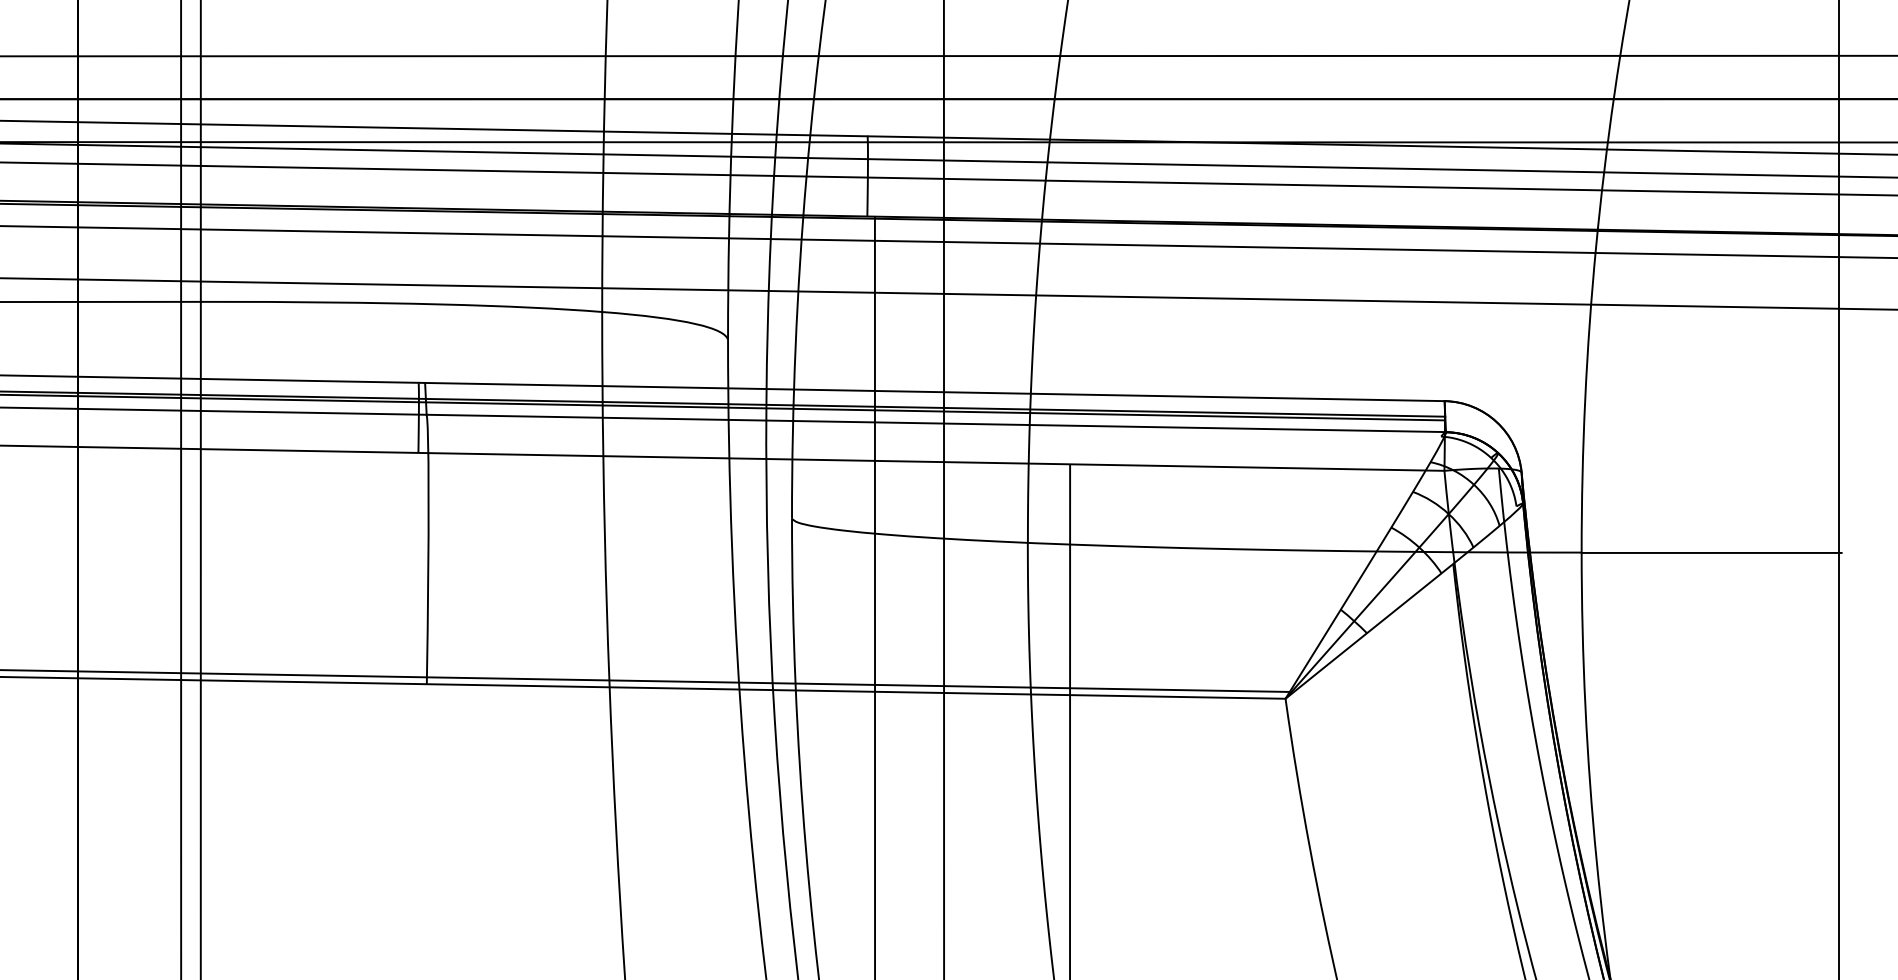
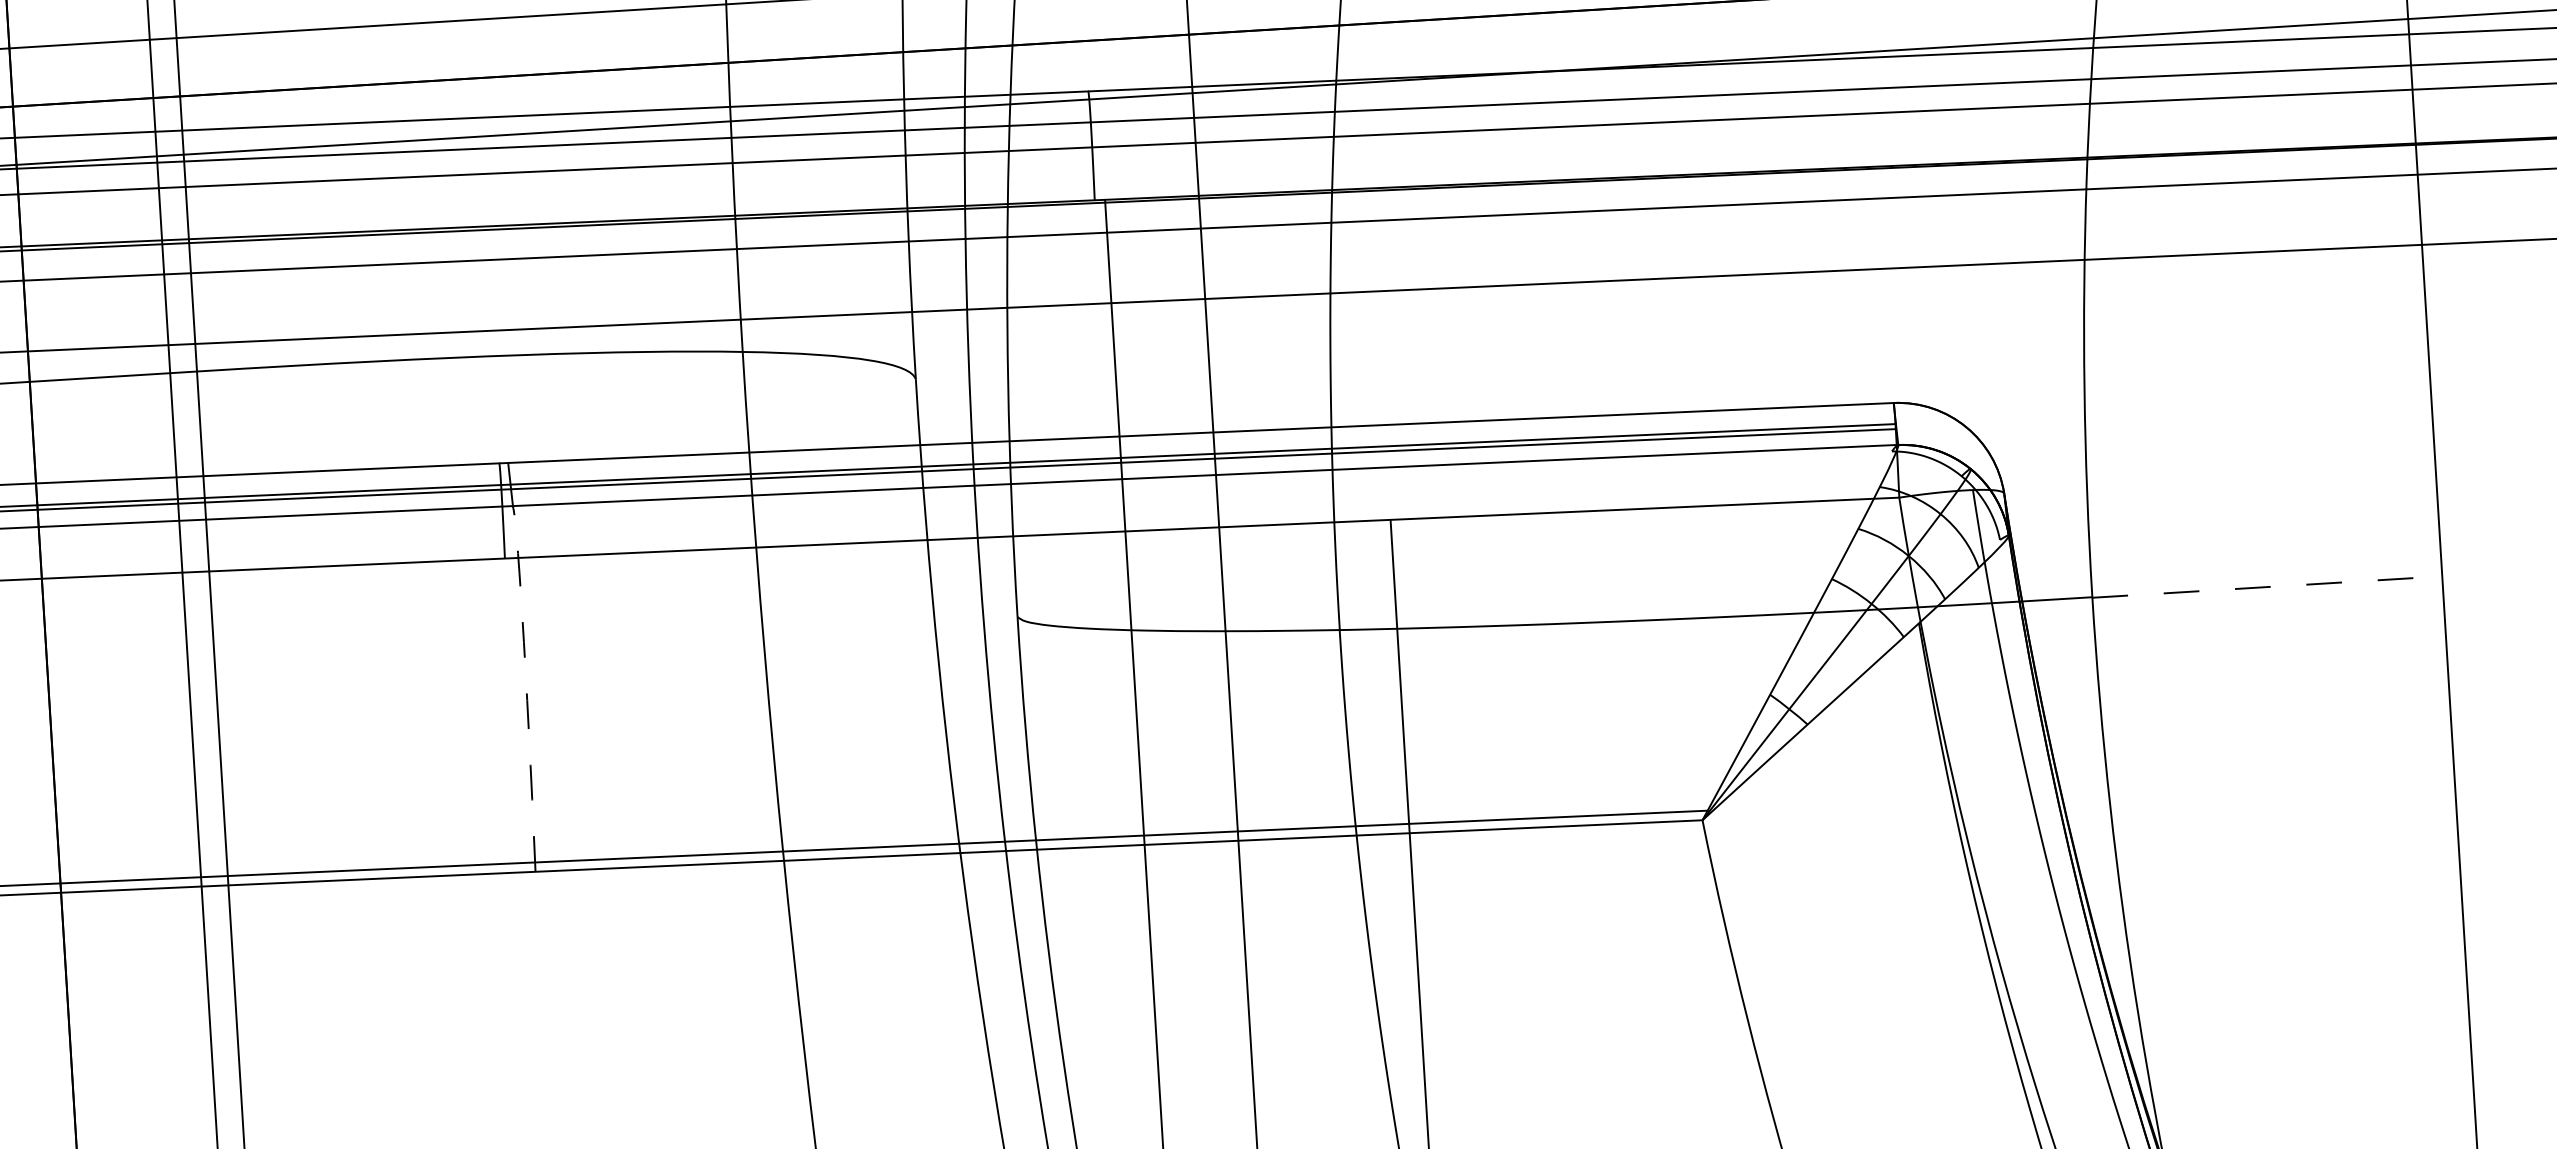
arc: (428, 539) -> (525, 675), solid -> dashed
line: (1711, 552) -> (2268, 586), solid -> dashed

